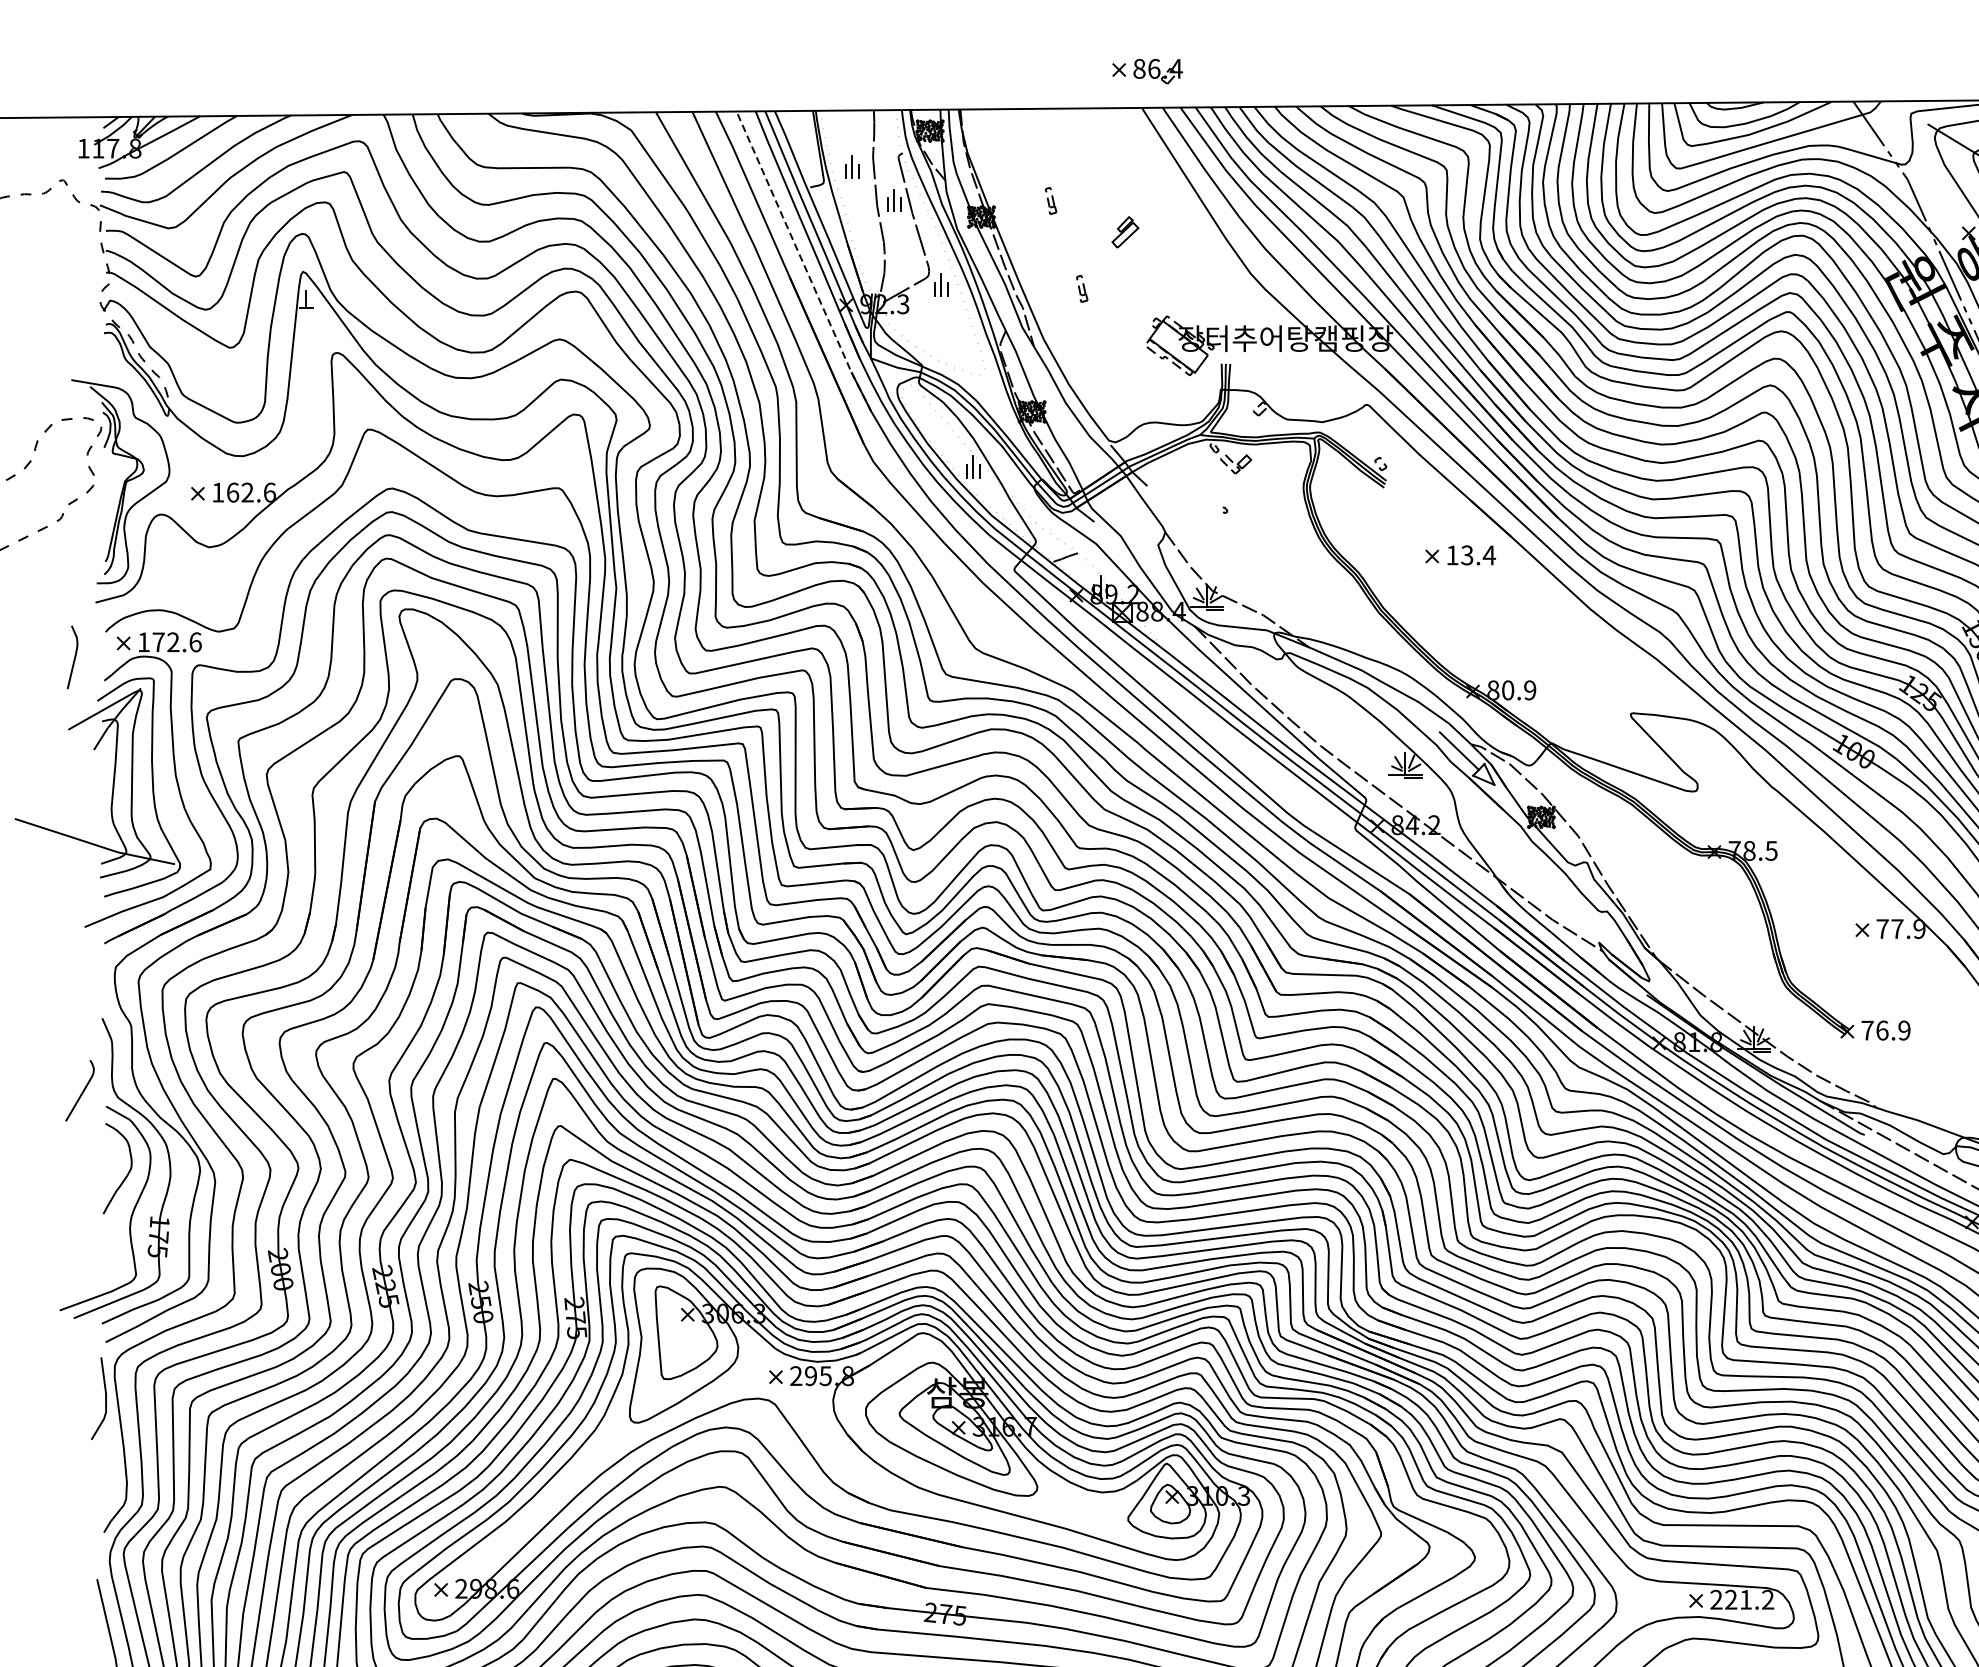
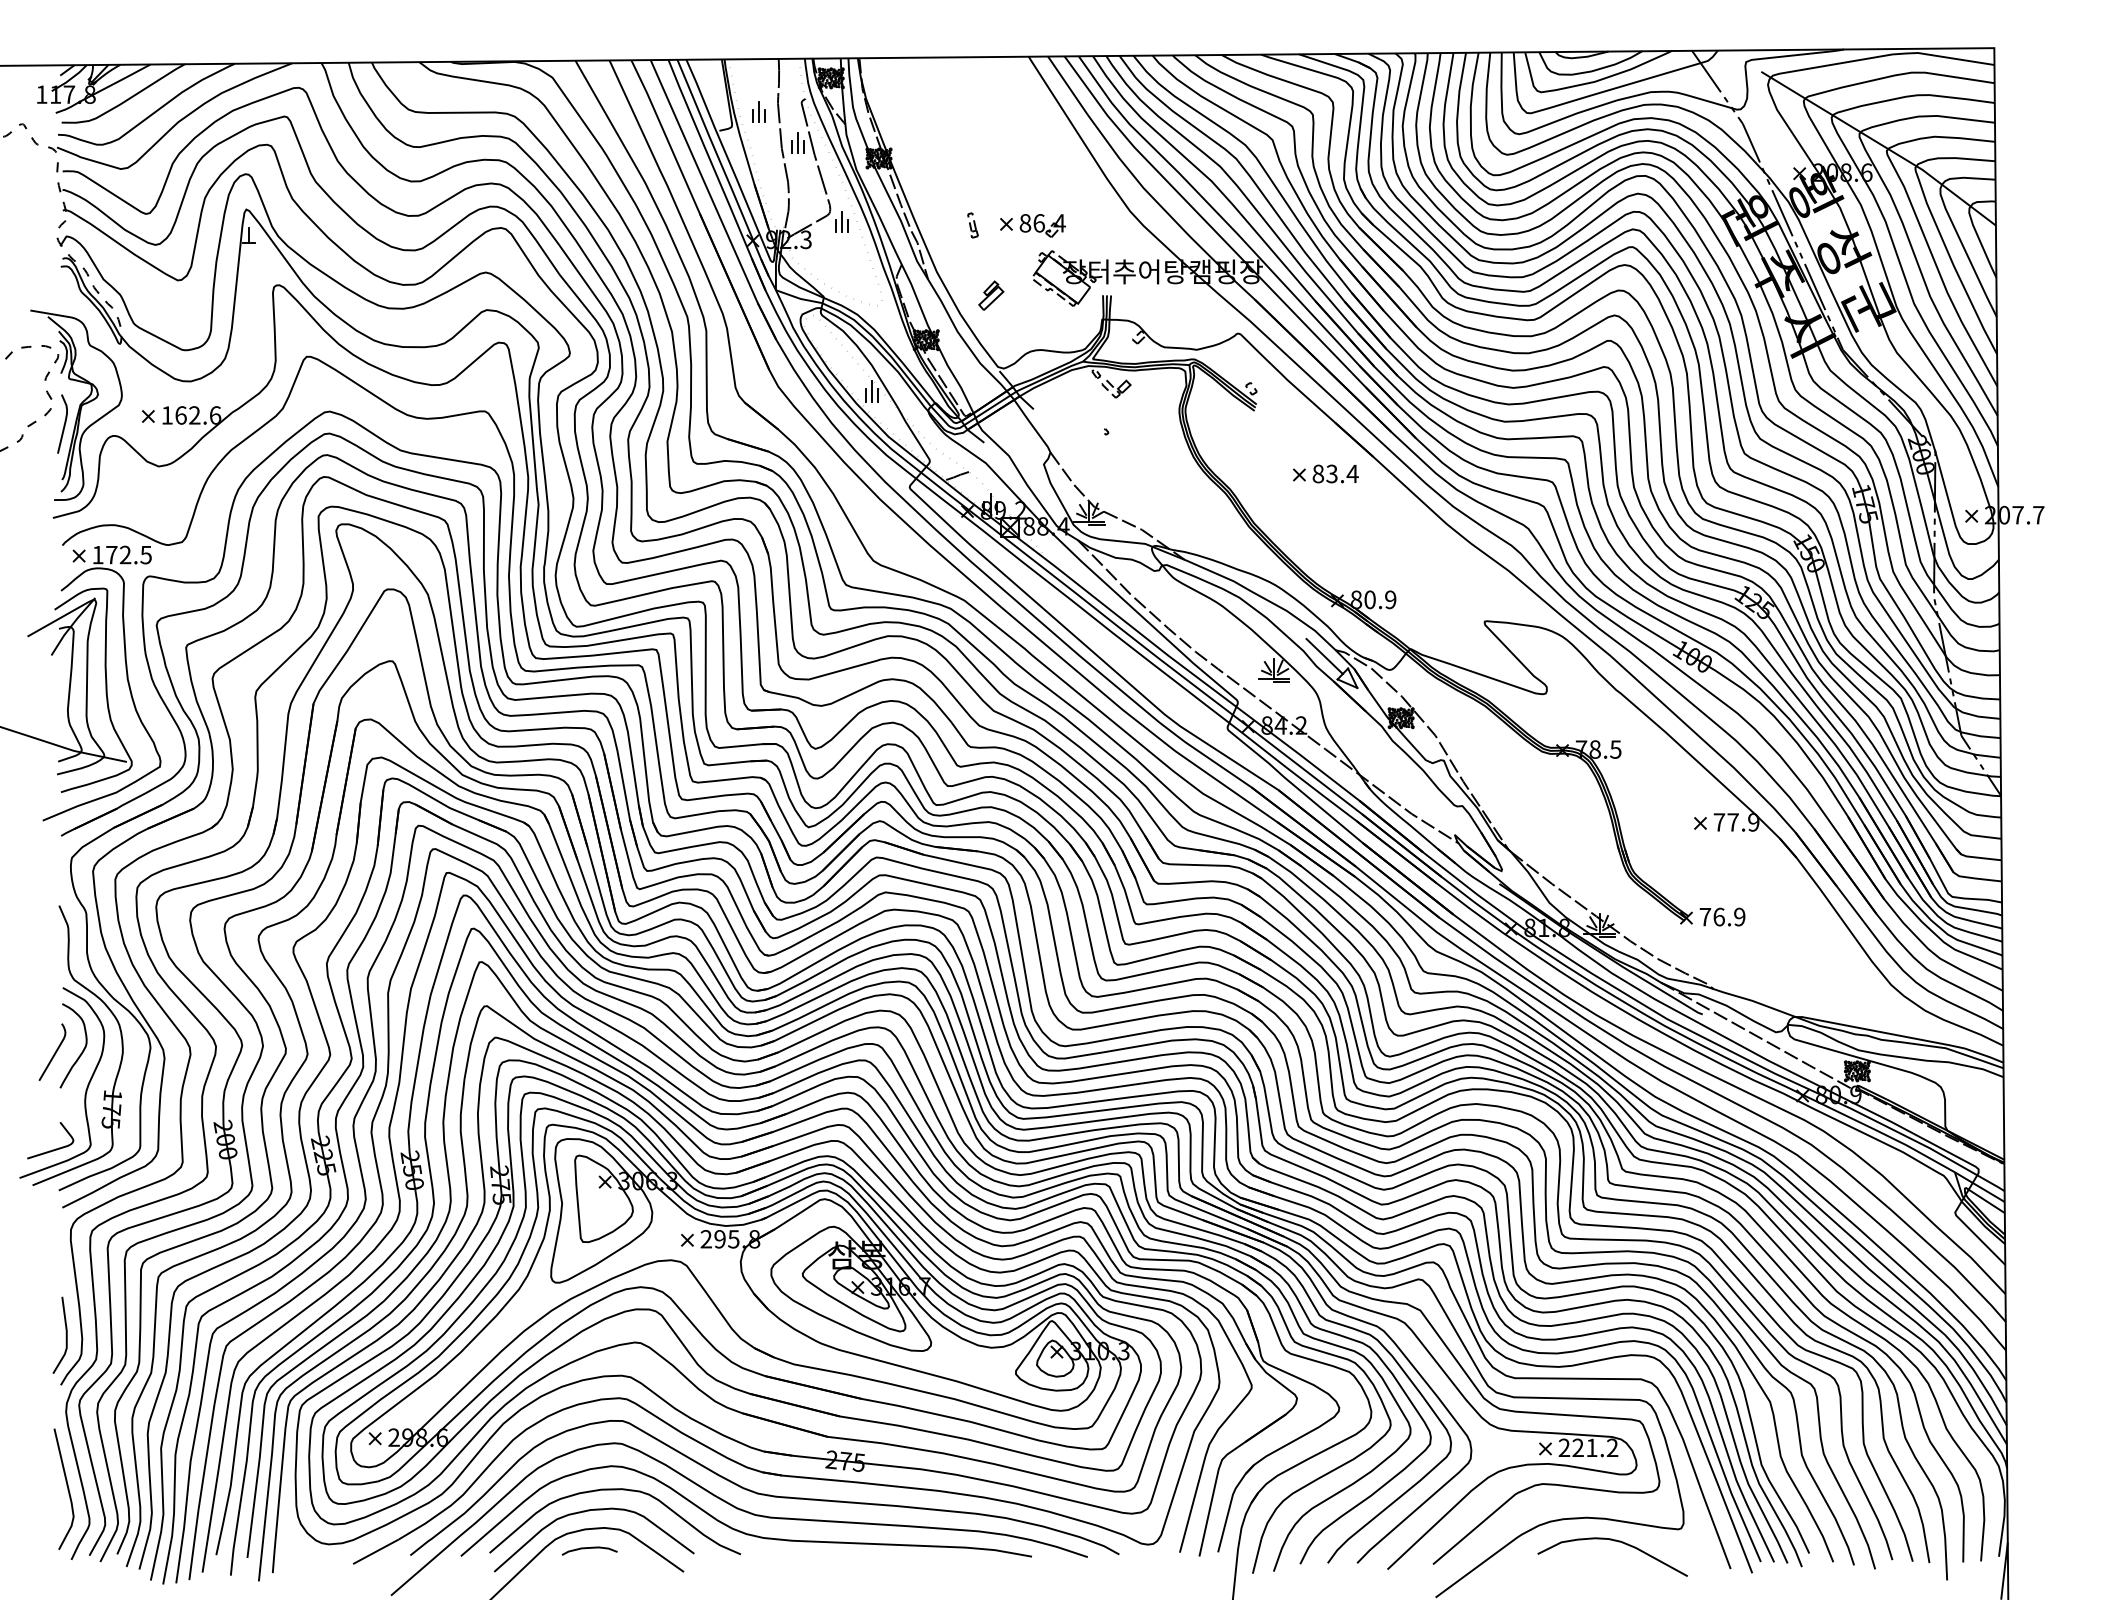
part: (1147, 71) -> (1032, 225), moved
part: (1050, 200) -> (943, 143), removed
part: (1125, 232) -> (991, 295), moved
line: (802, 262) -> (712, 200), dashed -> solid
text: (1452, 554) -> (1318, 473), 13.4 -> 83.4
text: (194, 641) -> (145, 554), 172.6 -> 172.5
curve: (73, 657) -> (63, 424), moved
curve: (82, 1091) -> (54, 1052), moved
curve: (95, 1279) -> (52, 1149), added
line: (104, 1397) -> (65, 1334), moved

